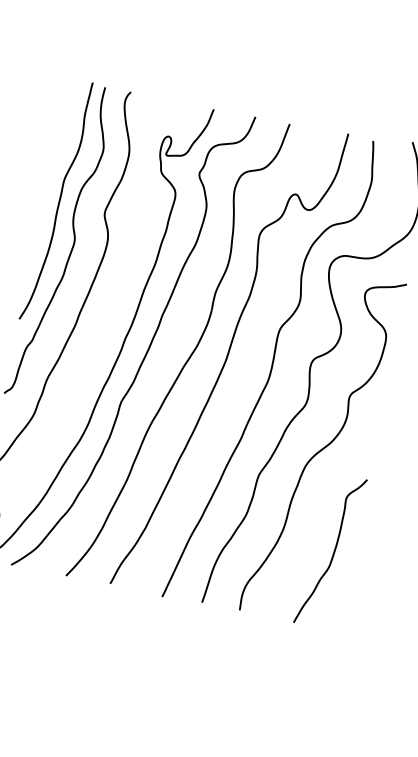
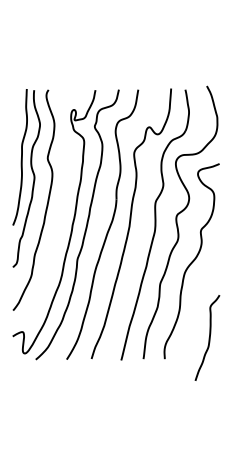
curve: (332, 550) -> (208, 337), moved

